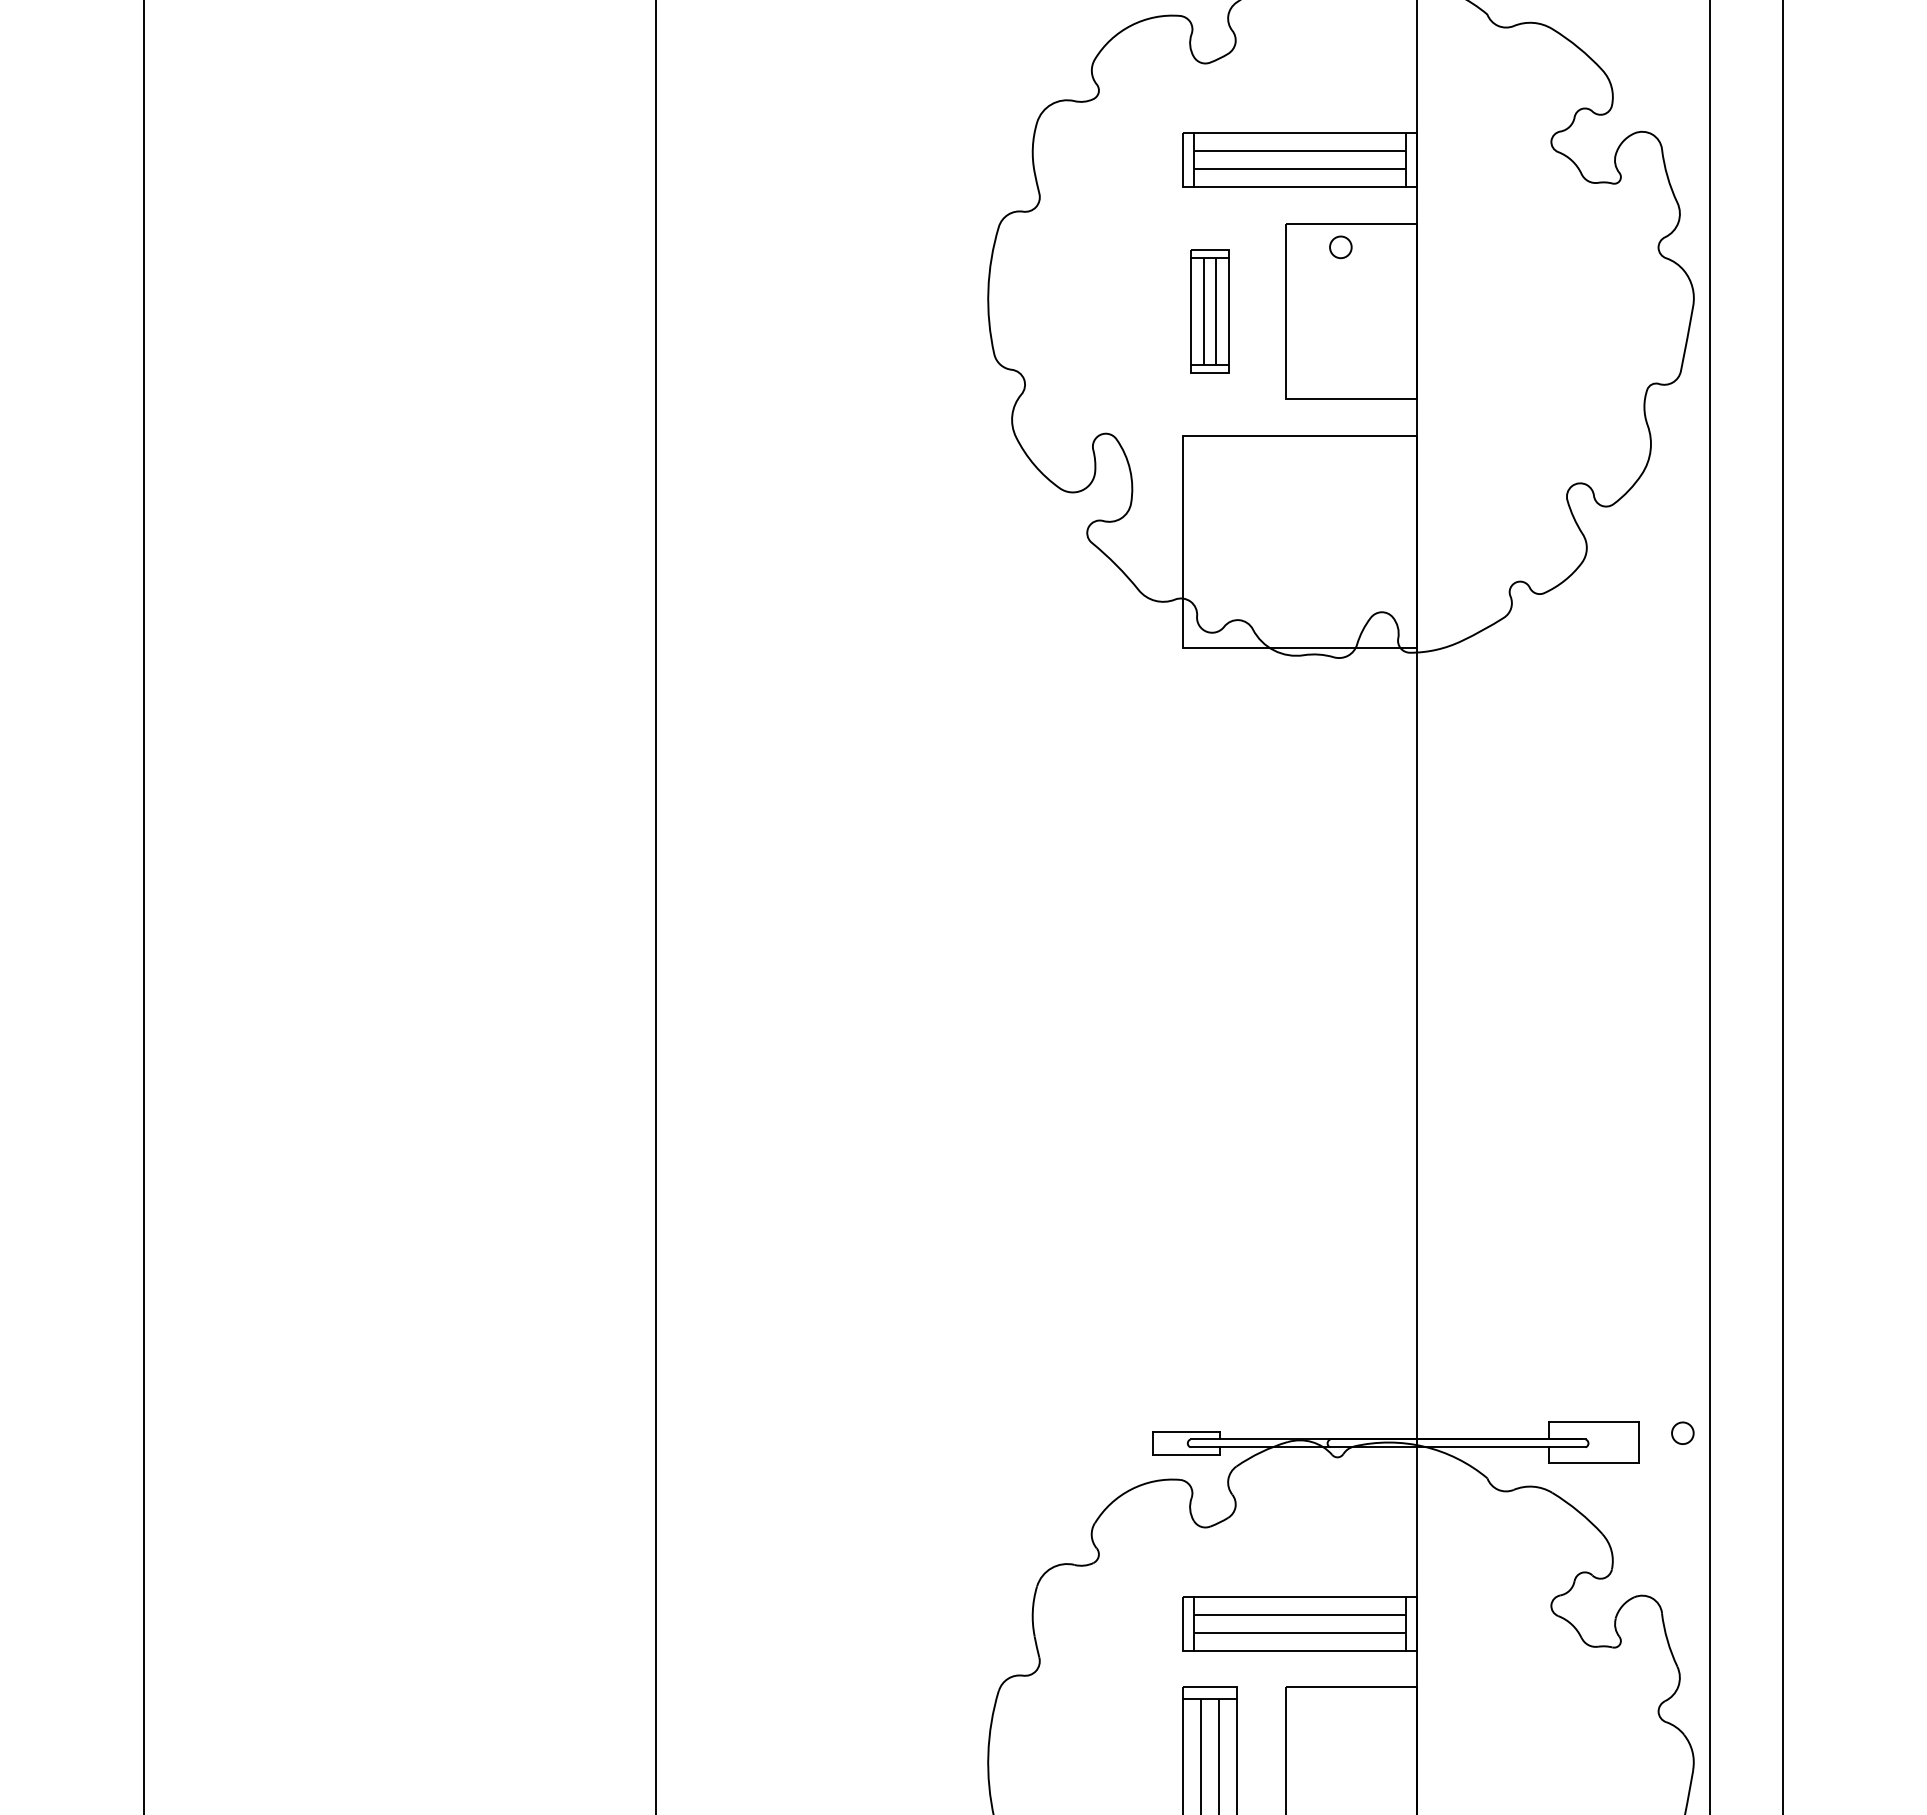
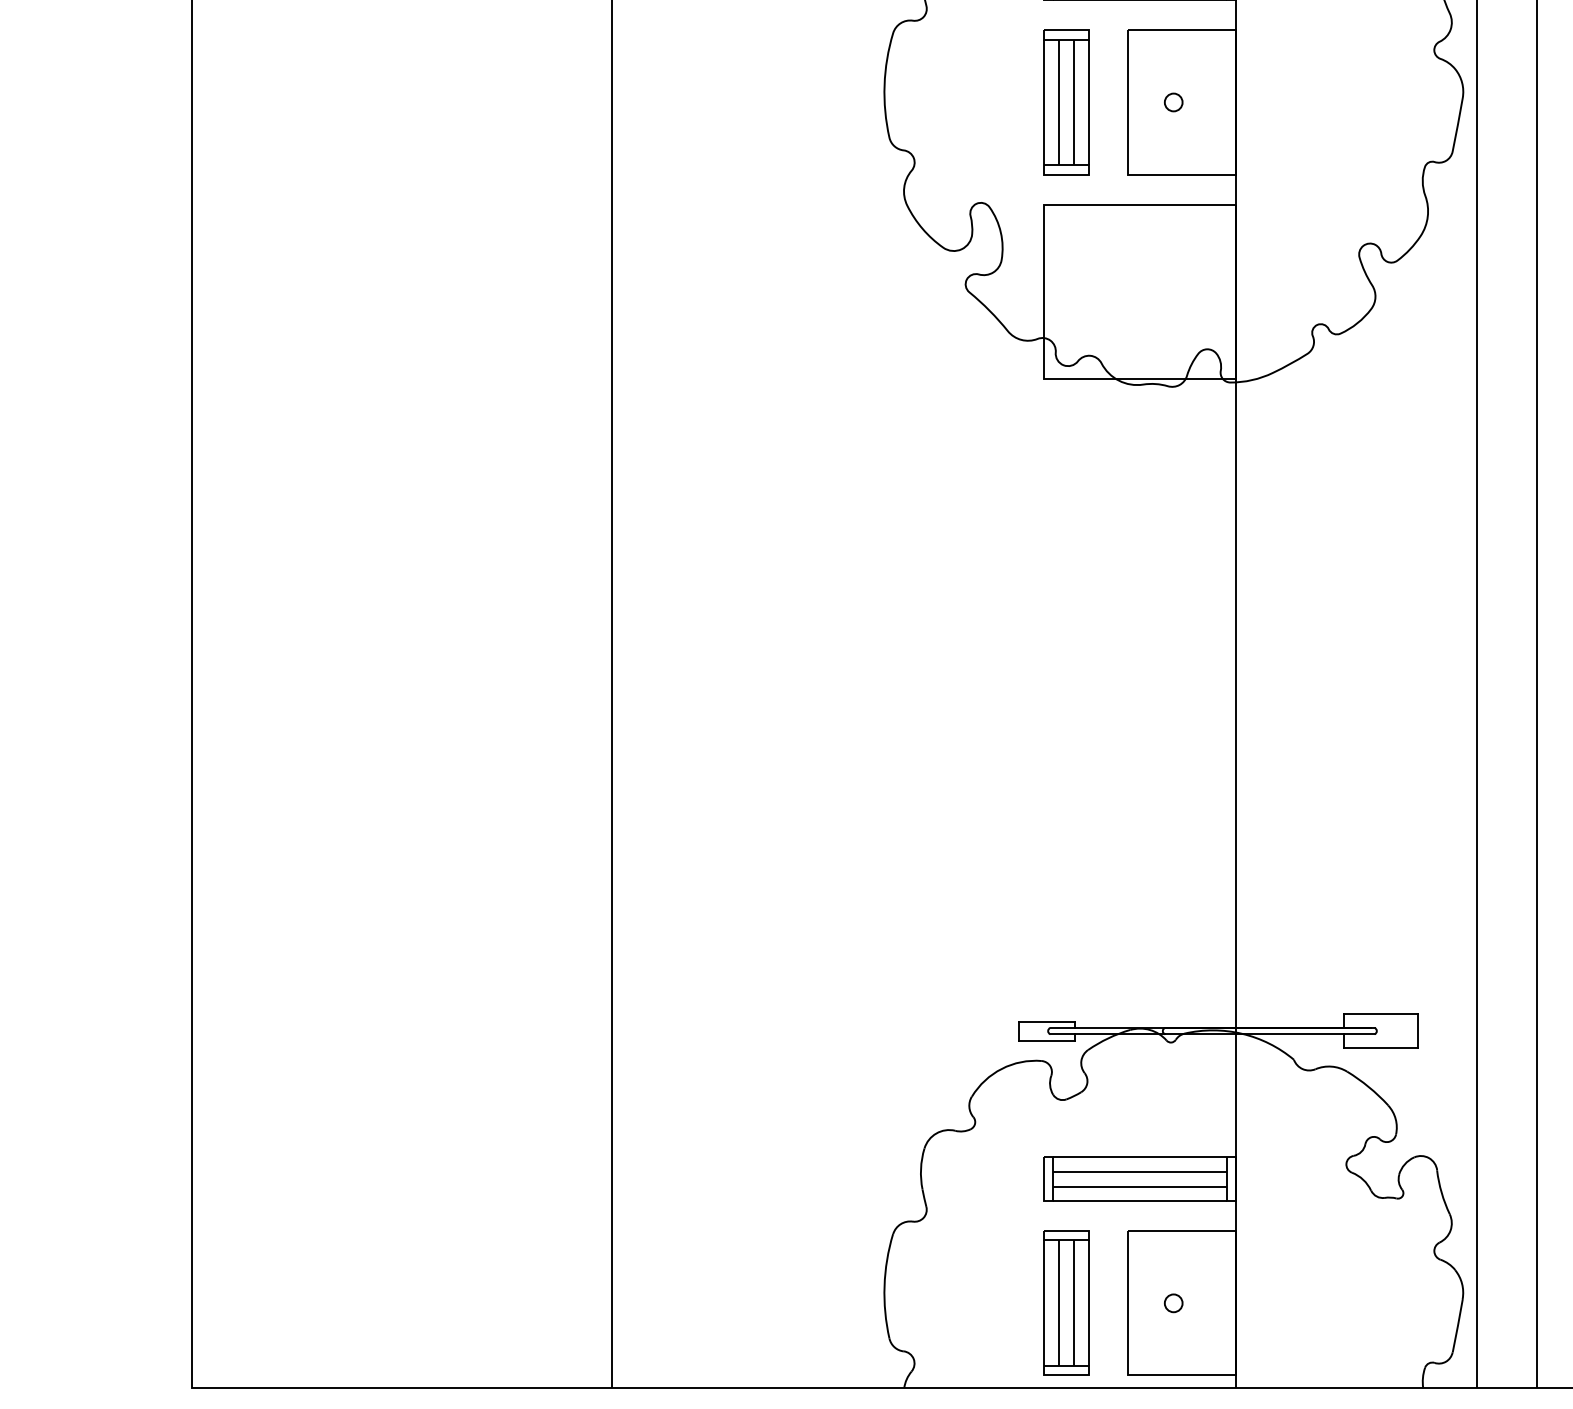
circle: (1340, 247) -> (1173, 102), moved
part: (1209, 311) -> (1065, 102), size x1.43
circle: (1682, 1432) -> (1173, 1302), moved

